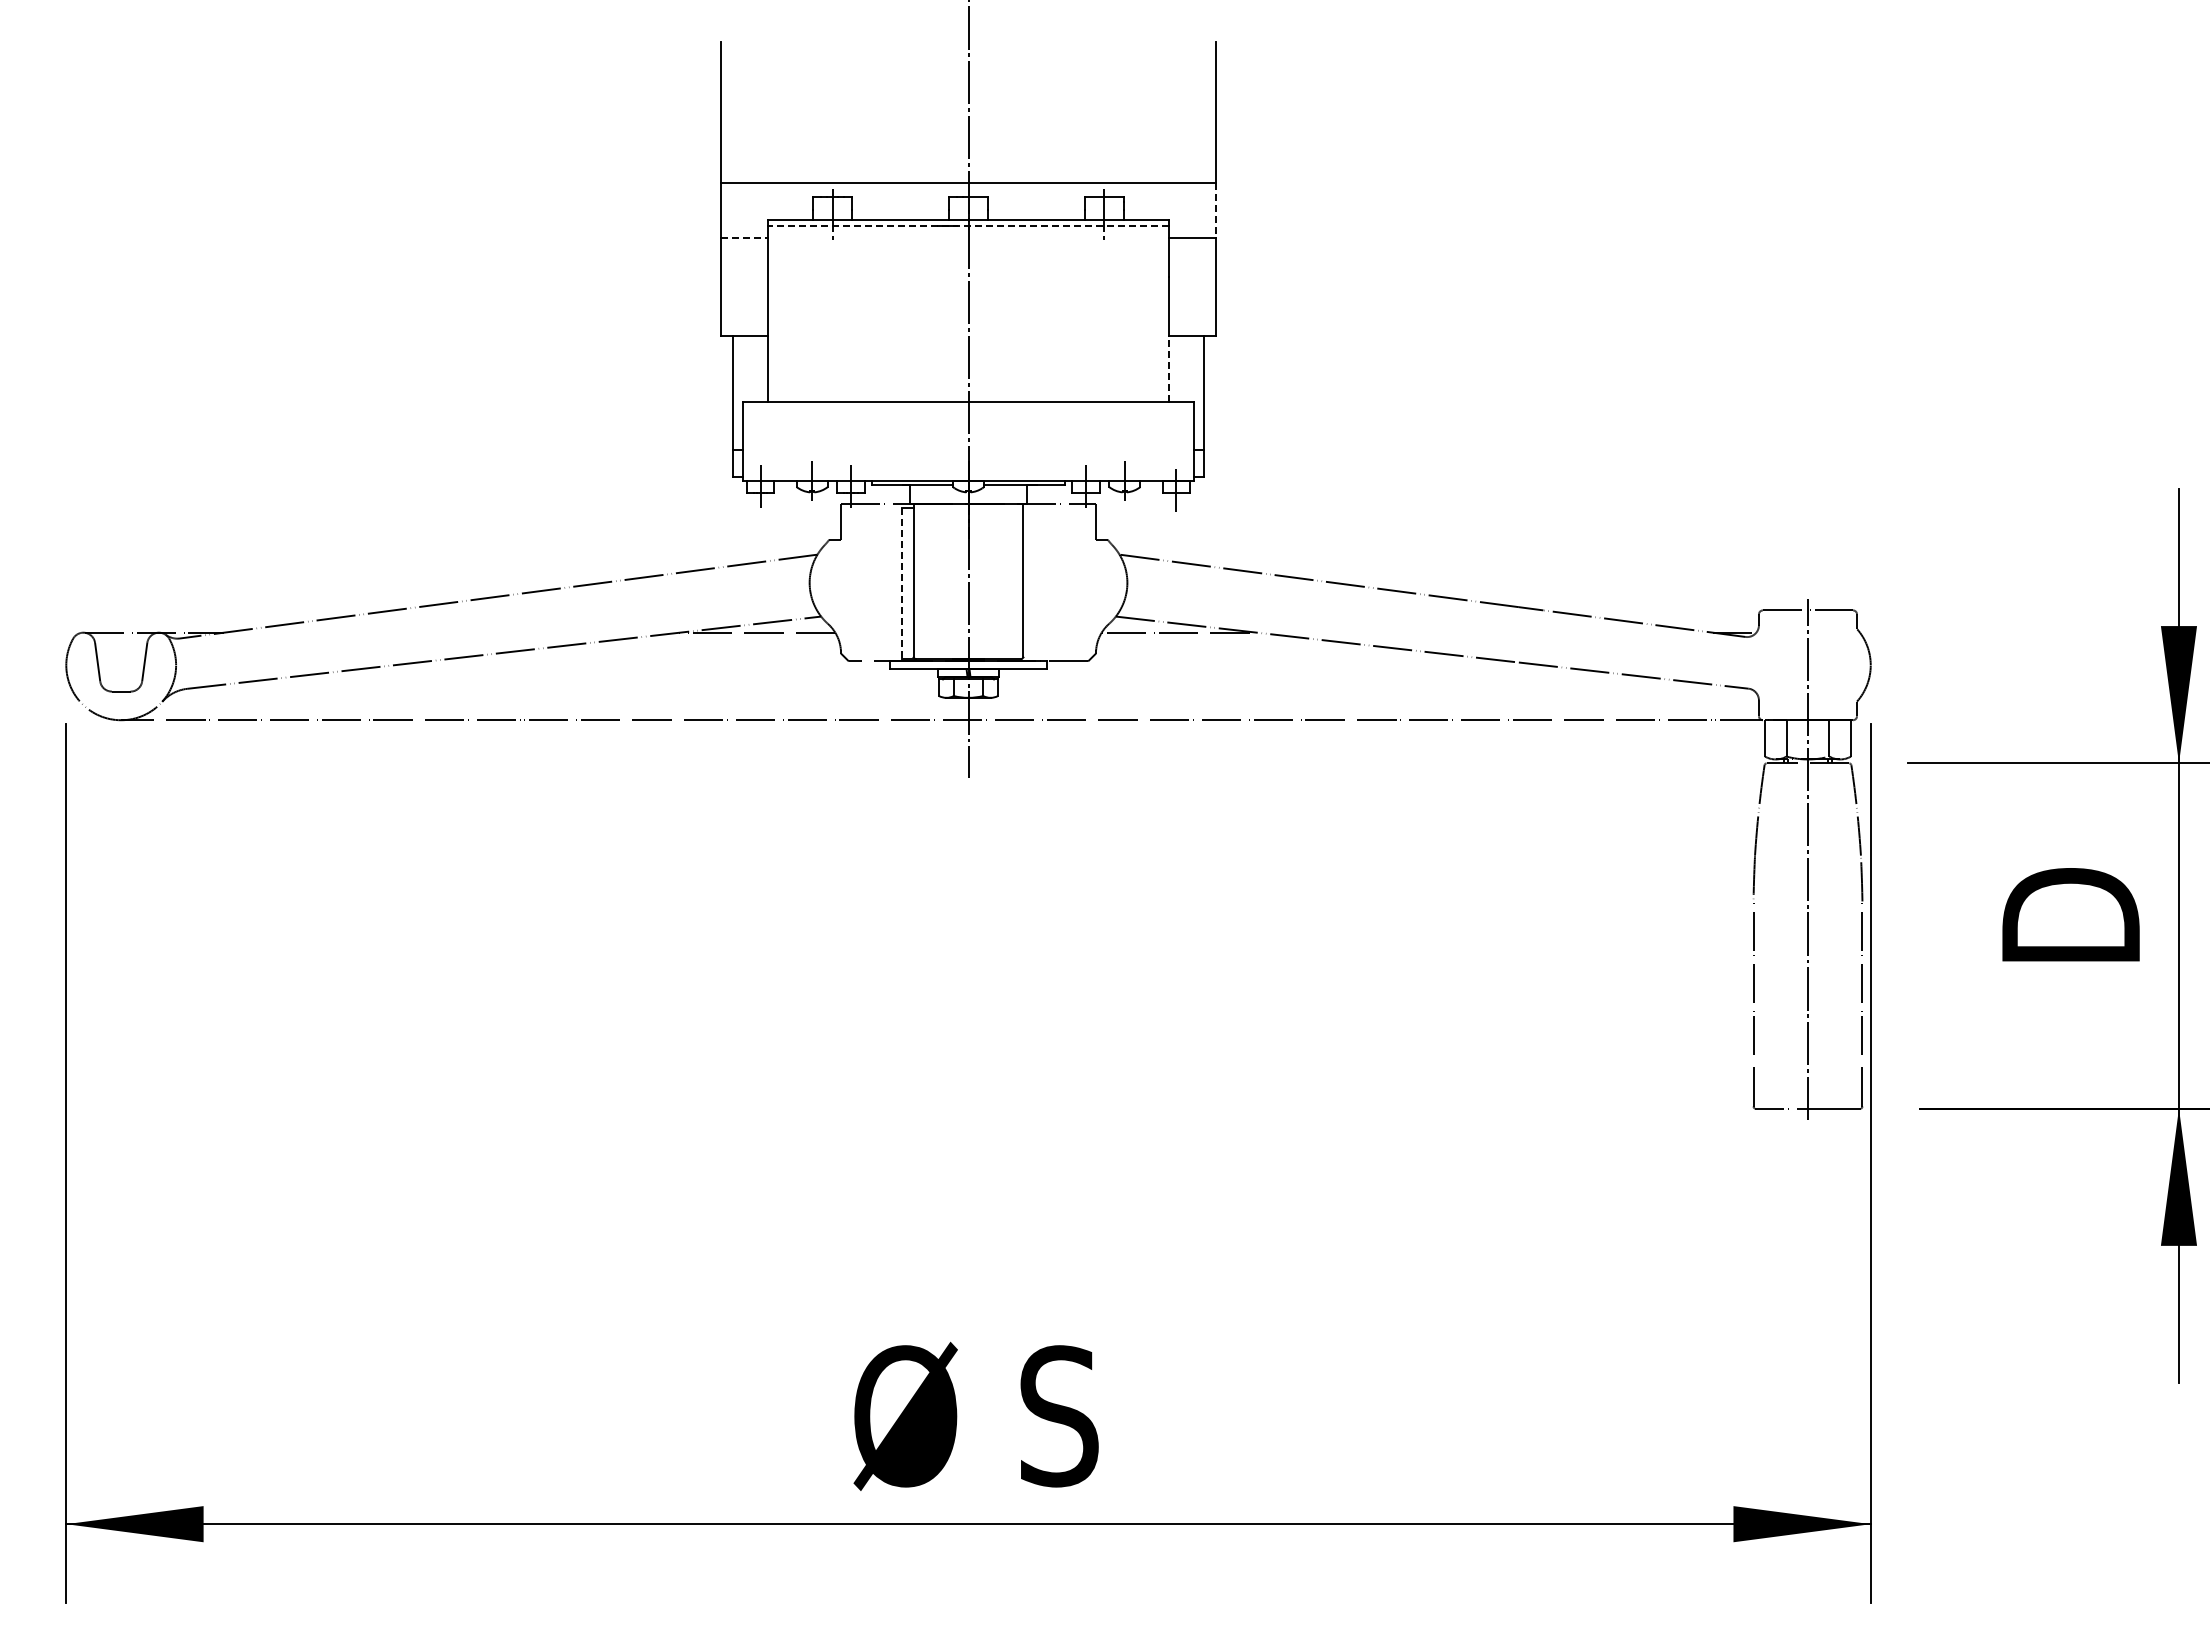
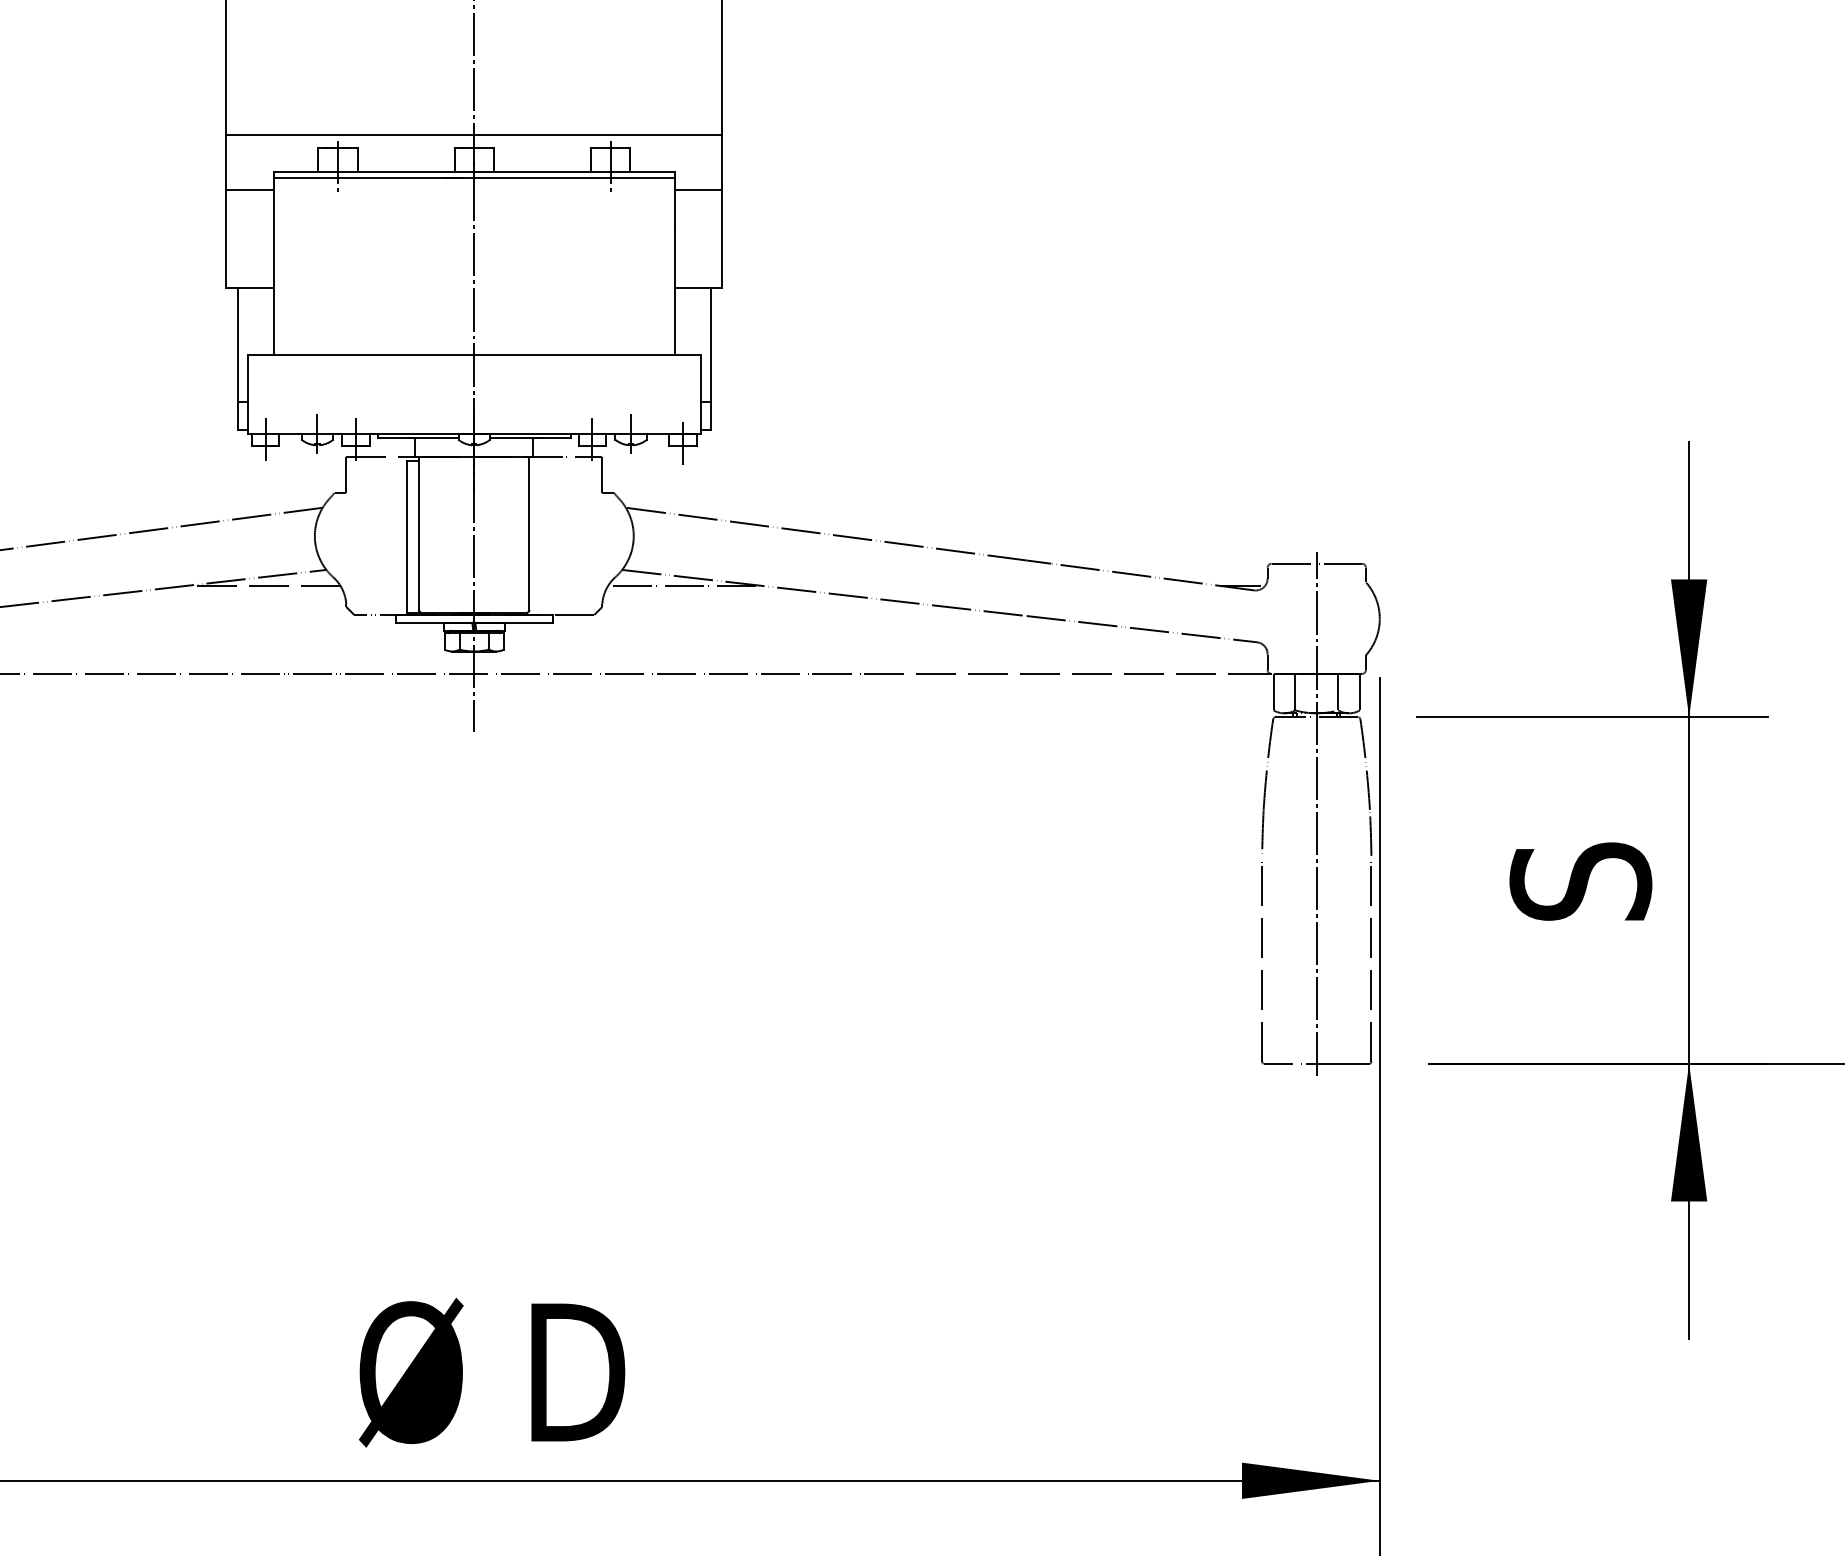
line: (1215, 210) -> (722, 162), dashed -> solid
line: (968, 225) -> (474, 177), dashed -> solid
line: (744, 237) -> (249, 189), dashed -> solid
line: (1168, 368) -> (675, 320), dashed -> solid
line: (901, 583) -> (407, 536), dashed -> solid
text: (2071, 917) -> (1581, 871), D -> S
text: (1069, 1416) -> (575, 1372), S -> D

